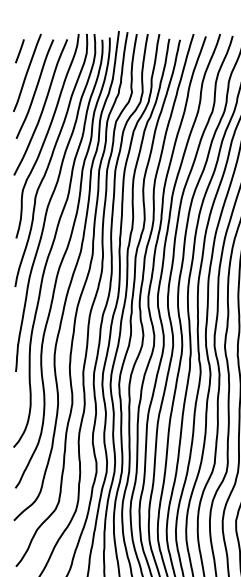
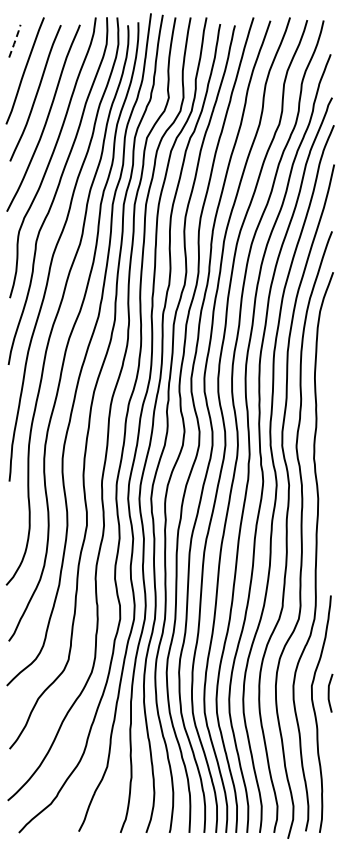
line: (20, 50) -> (15, 40), solid -> dashed

